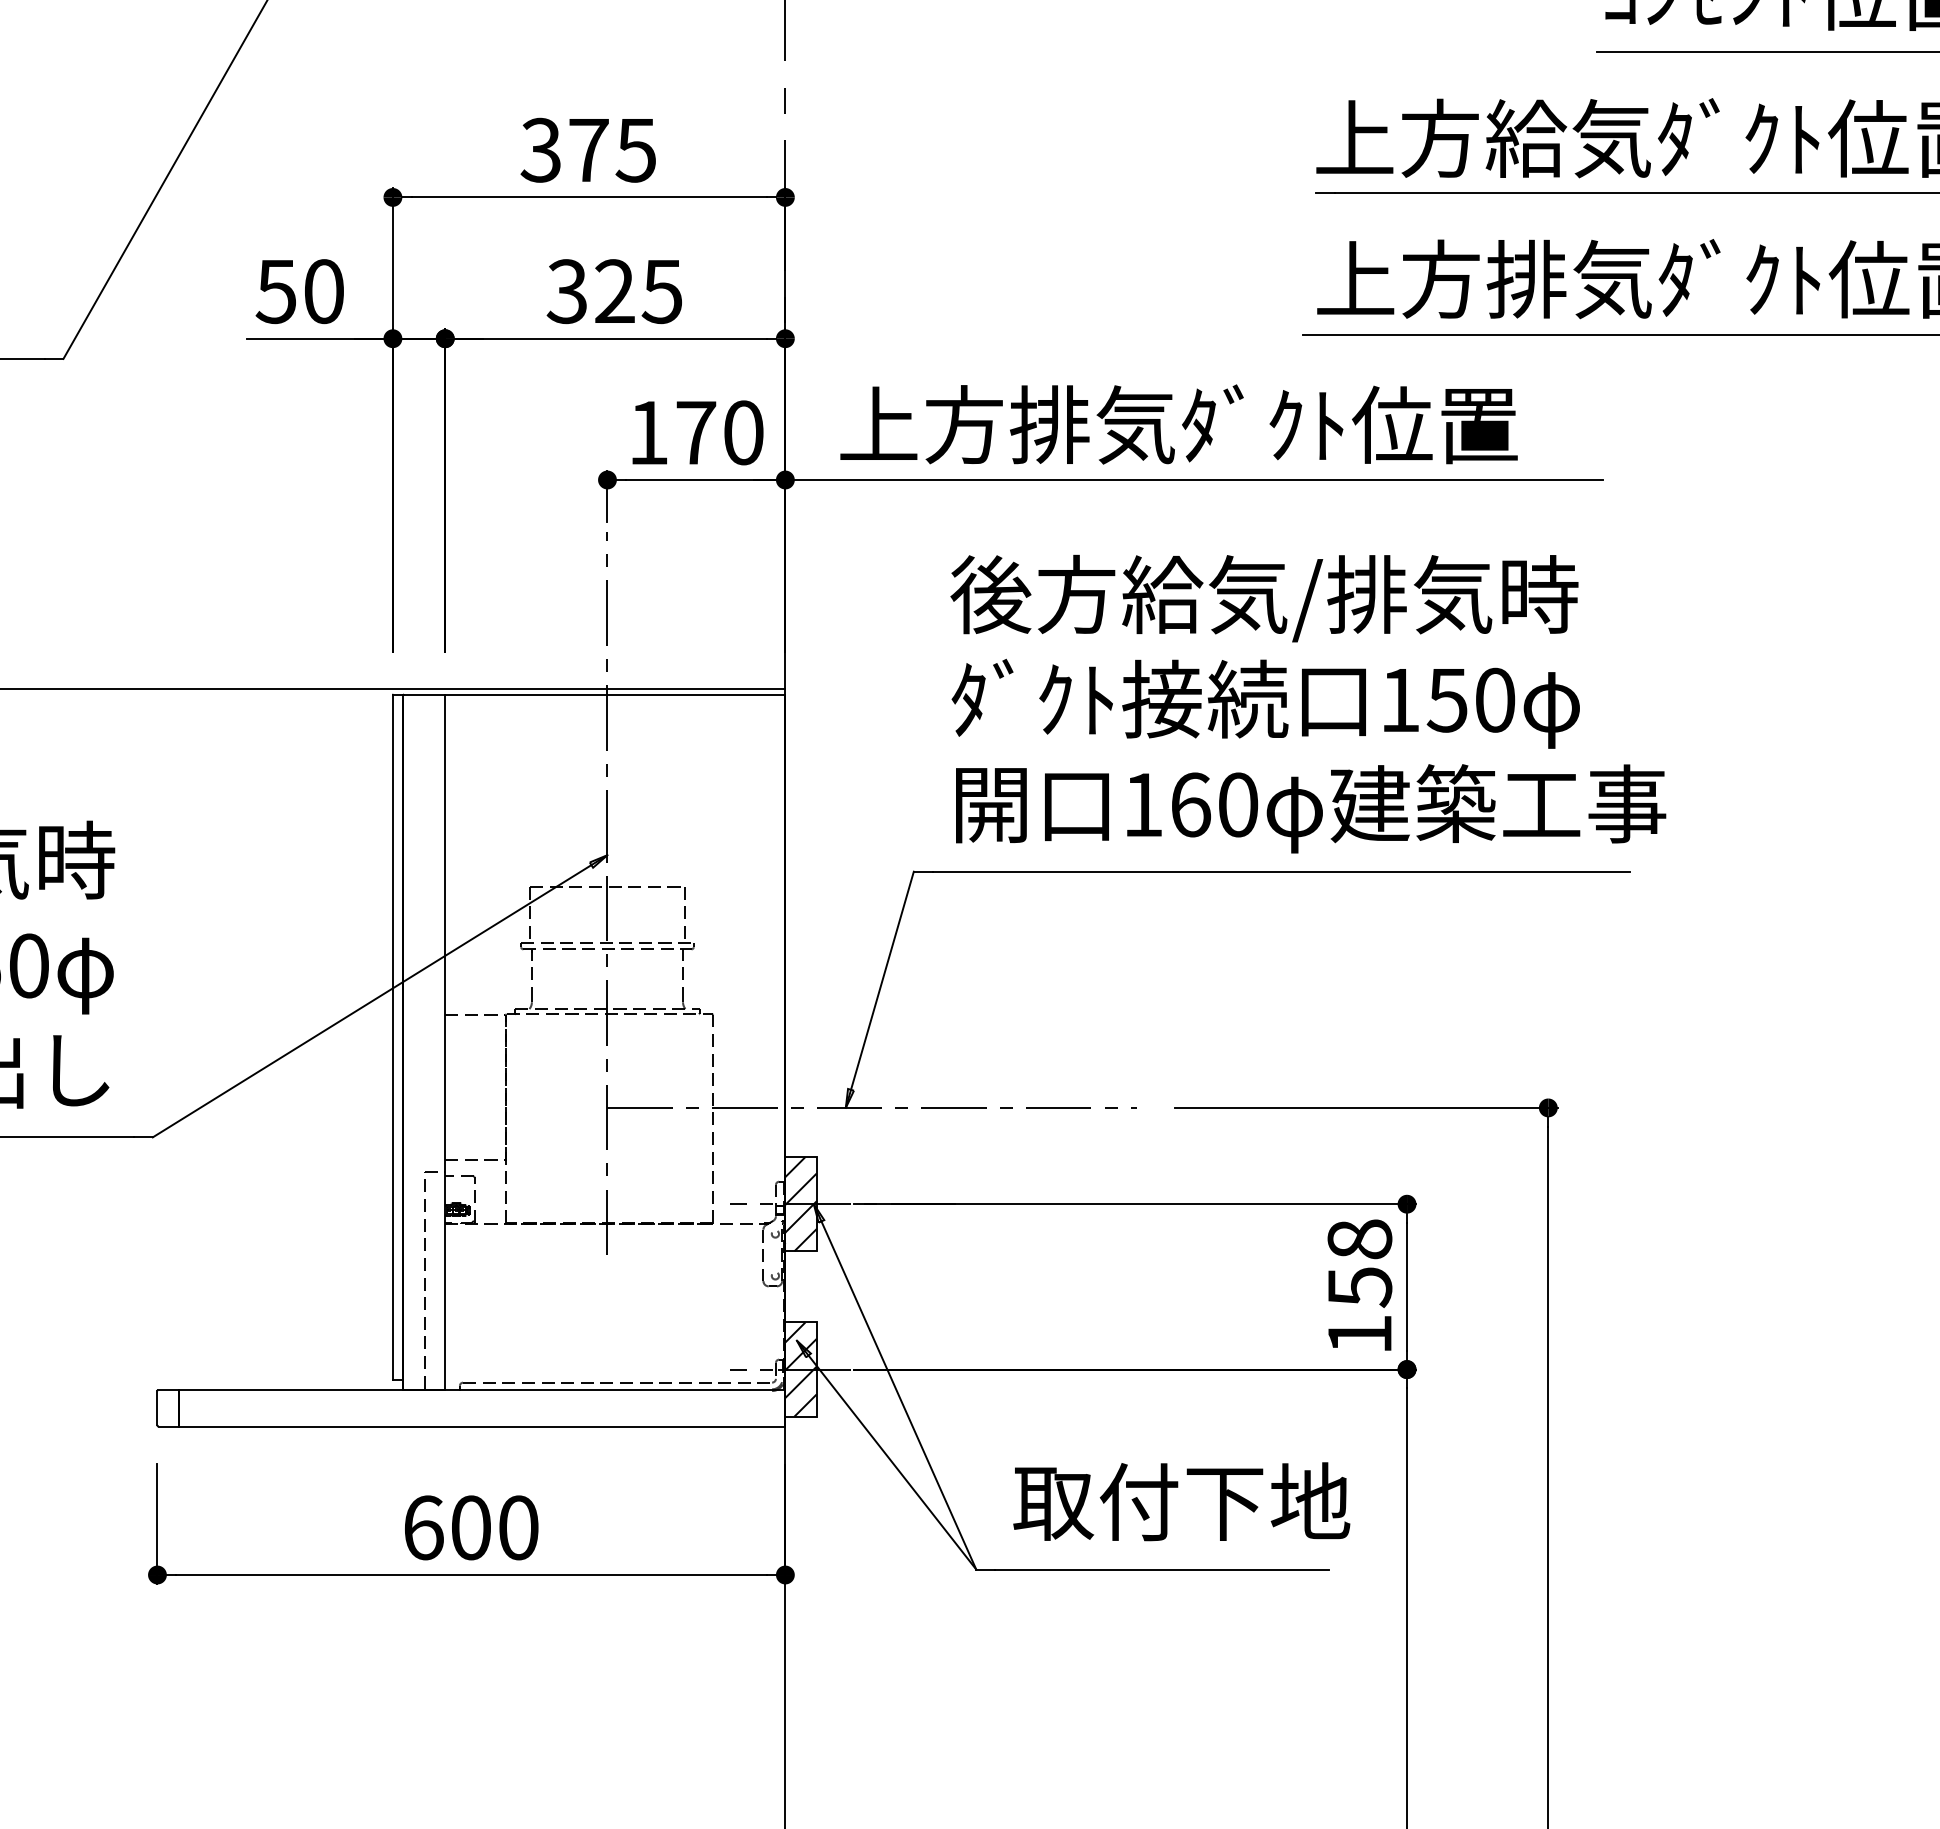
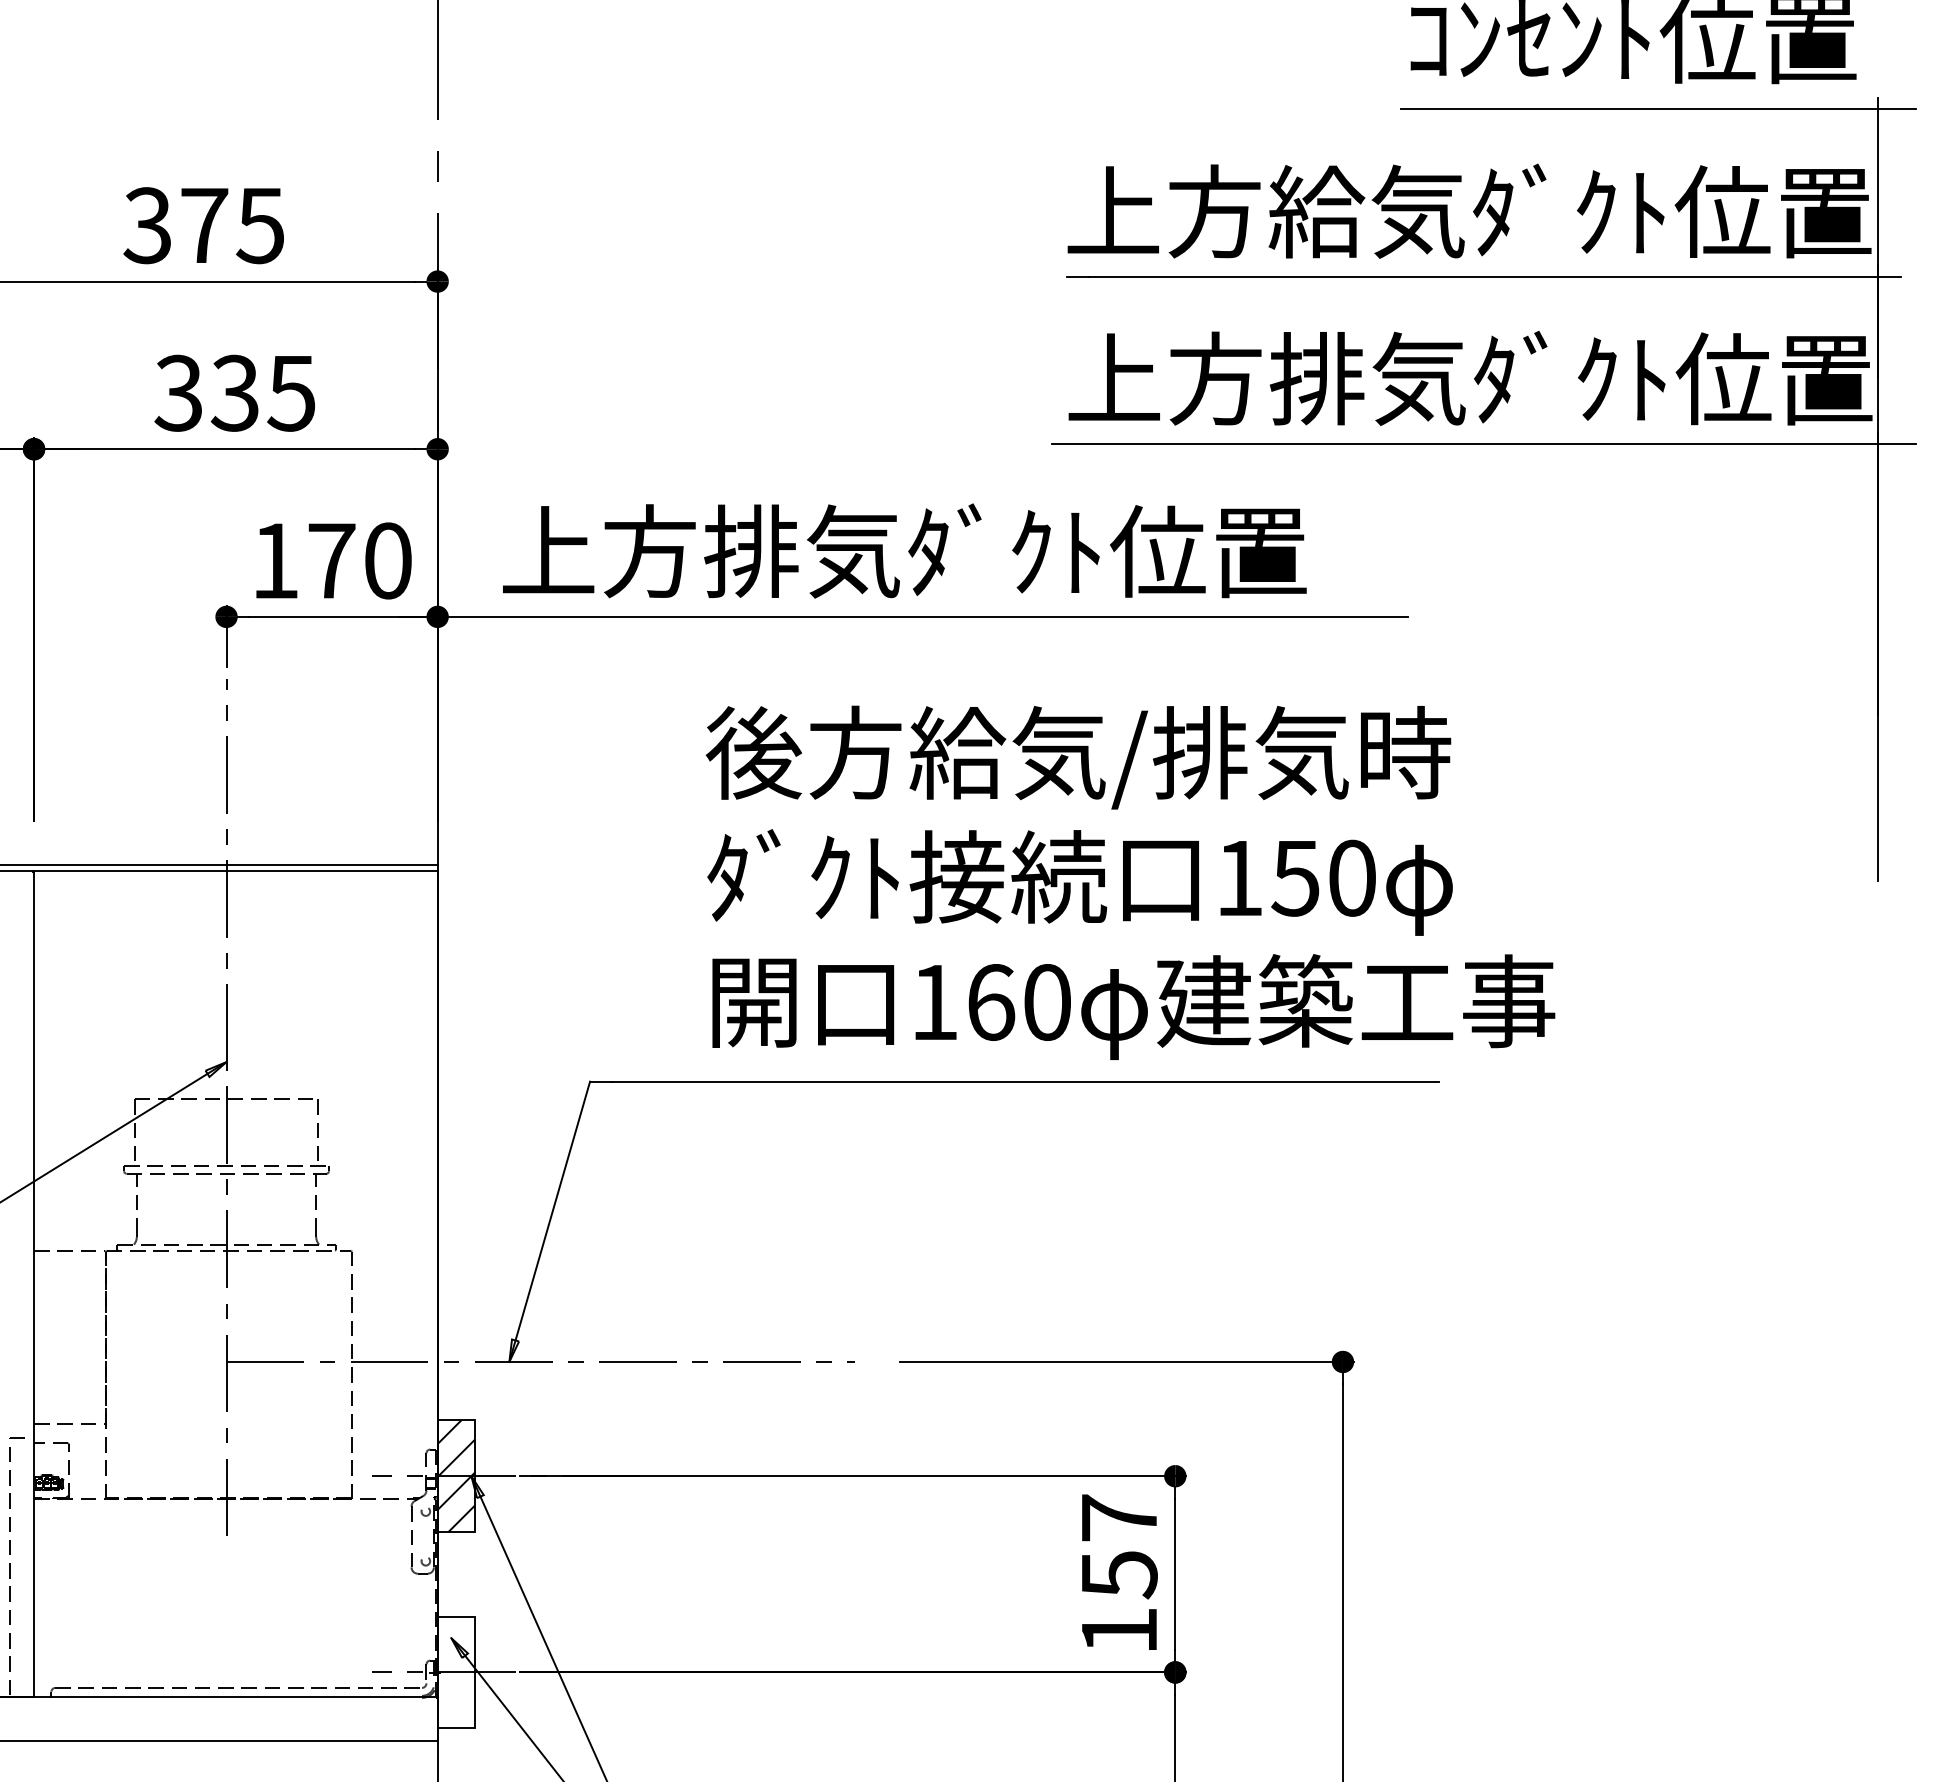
text: (614, 291) -> (234, 393), 325 -> 335
text: (1308, 703) -> (1130, 882), moved
text: (1359, 1239) -> (1118, 1518), 158 -> 157
hatch: (800, 1369) -> (455, 1672), removed

